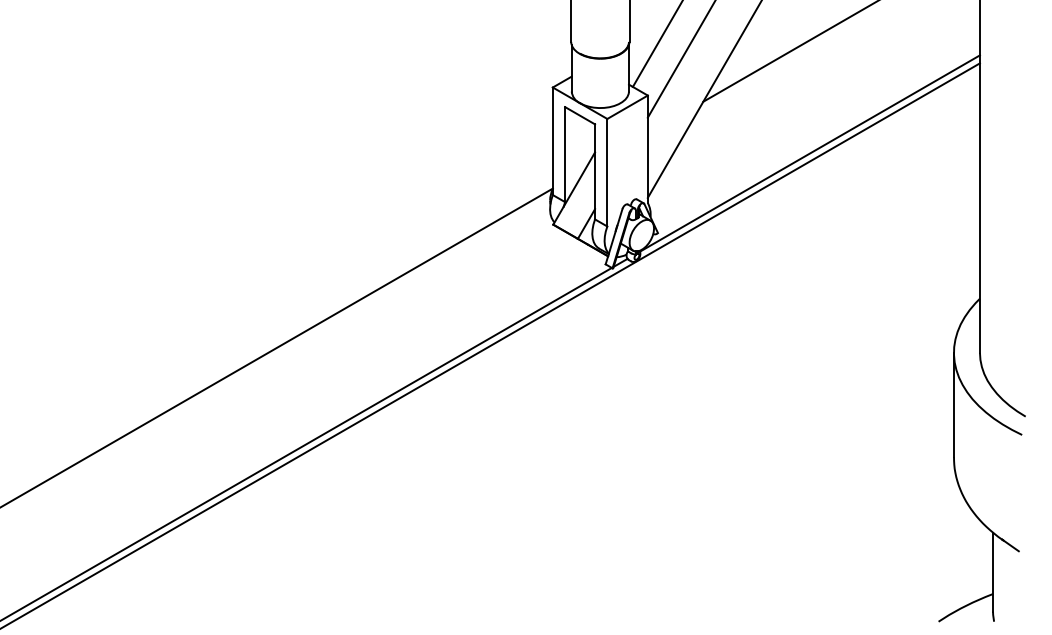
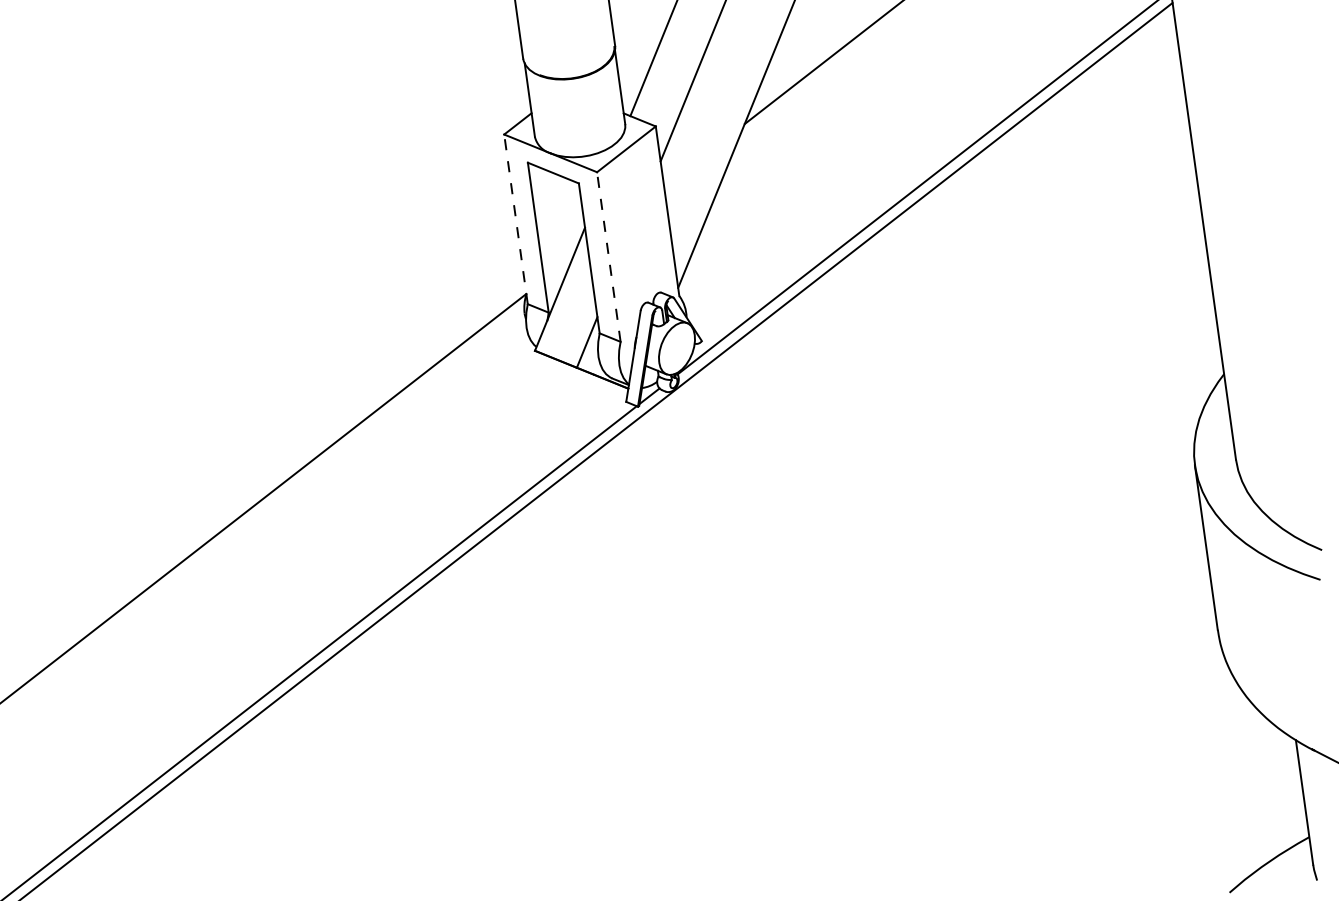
line: (552, 141) -> (515, 219), solid -> dashed
line: (607, 172) -> (609, 256), solid -> dashed

